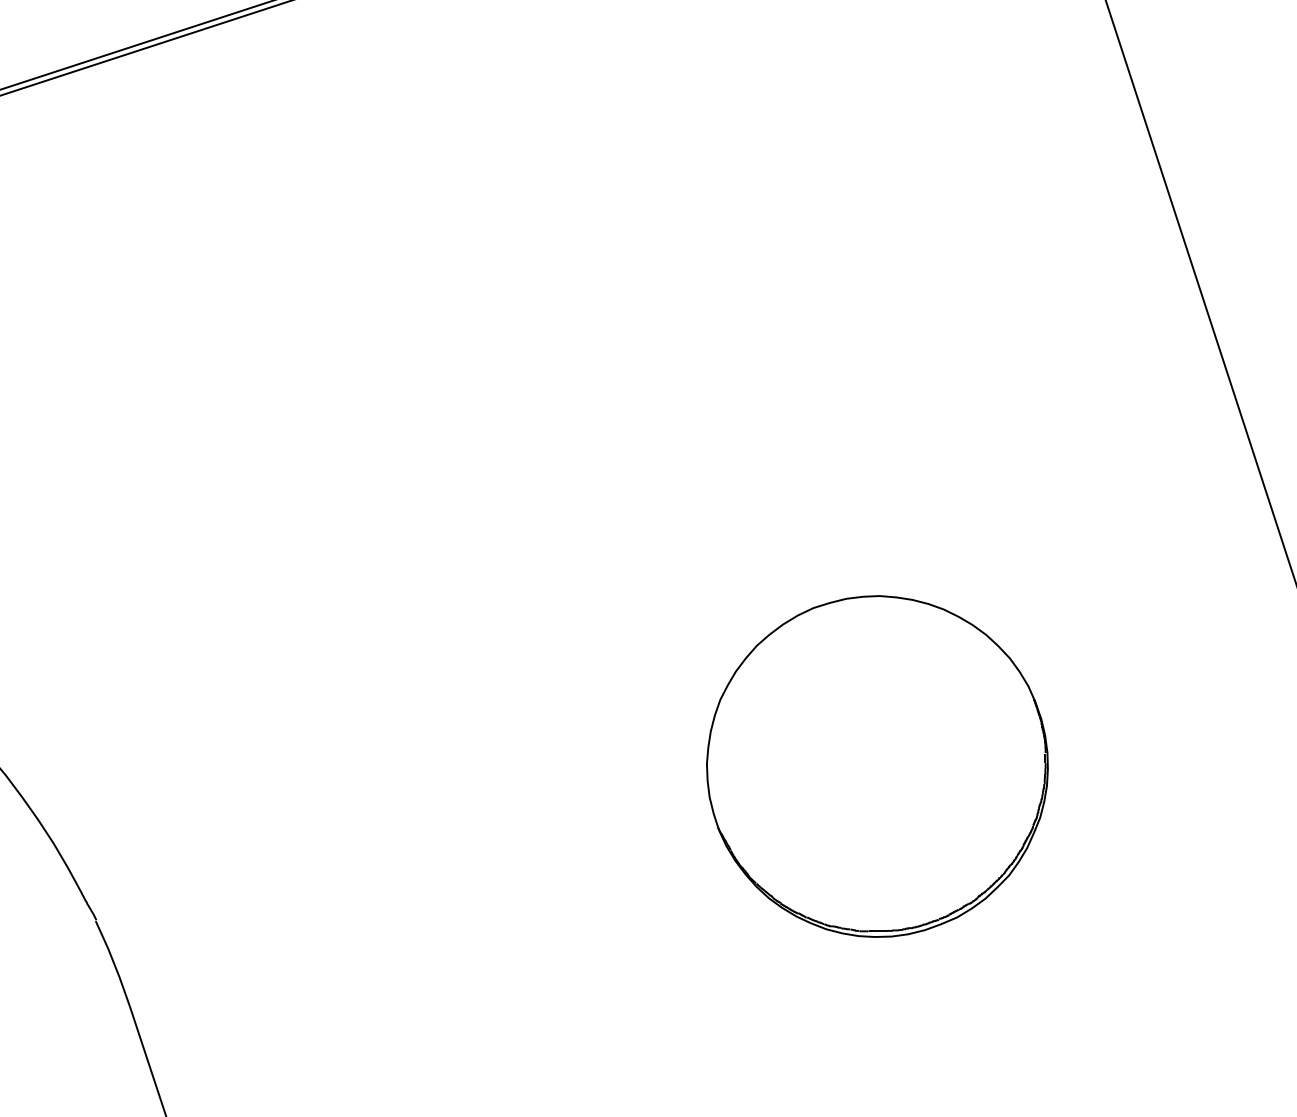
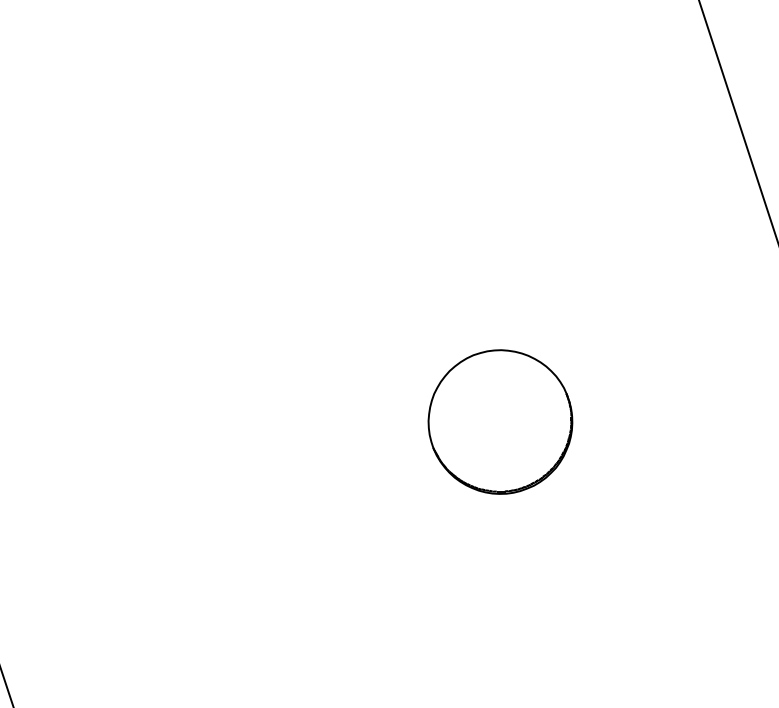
part: (877, 766) -> (500, 422), size x0.6

